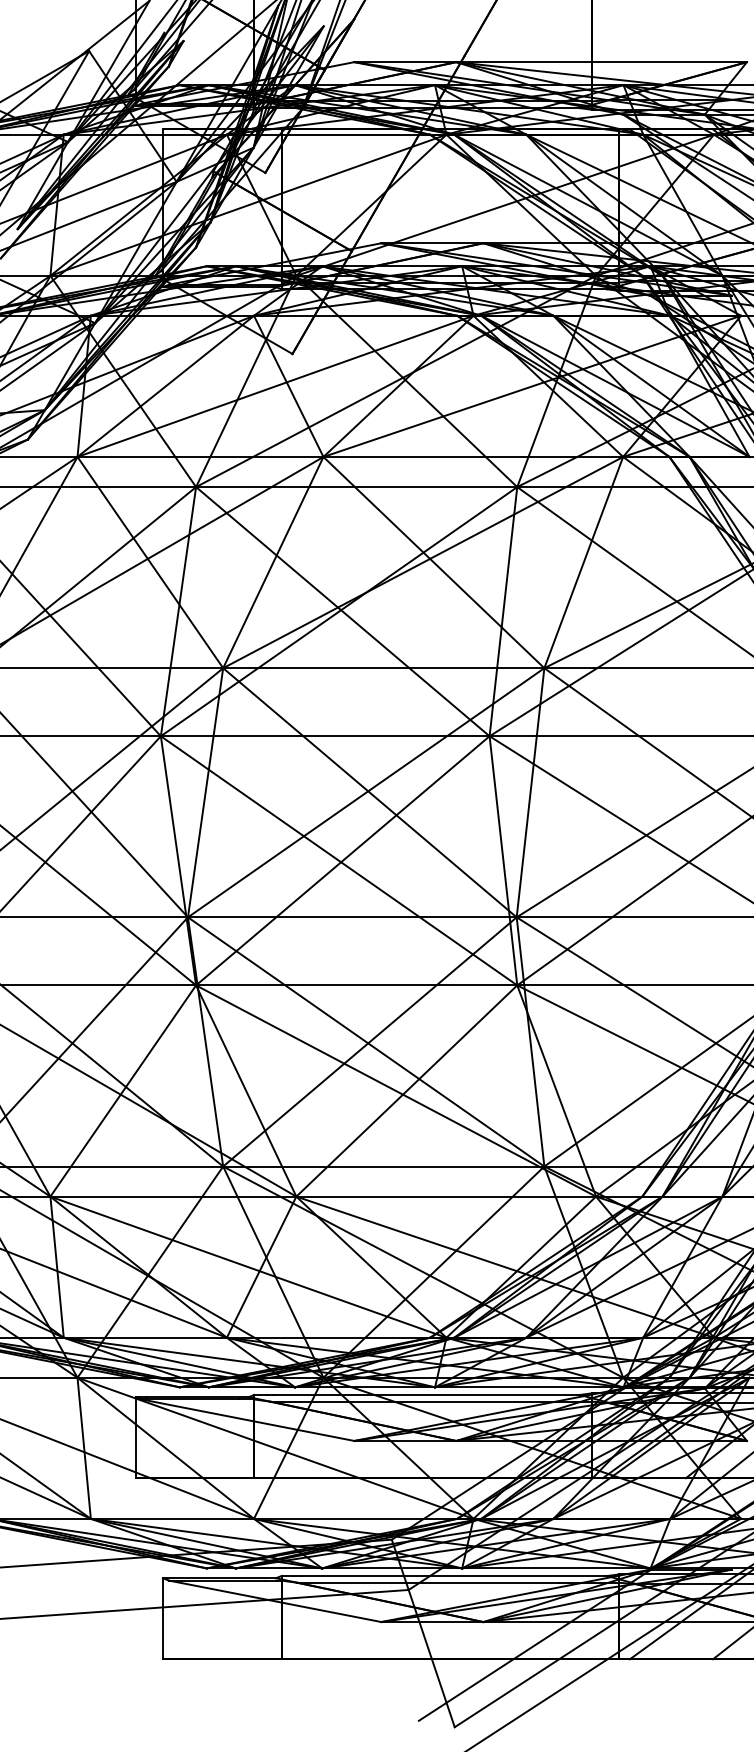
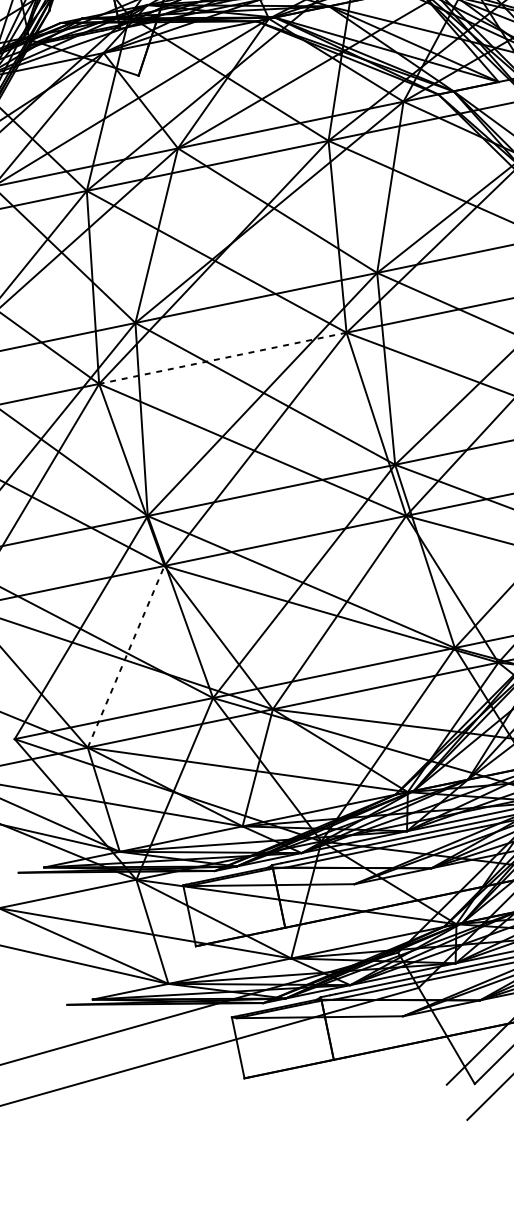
line: (324, 736) -> (222, 358), solid -> dashed
line: (123, 1090) -> (126, 656), solid -> dashed

